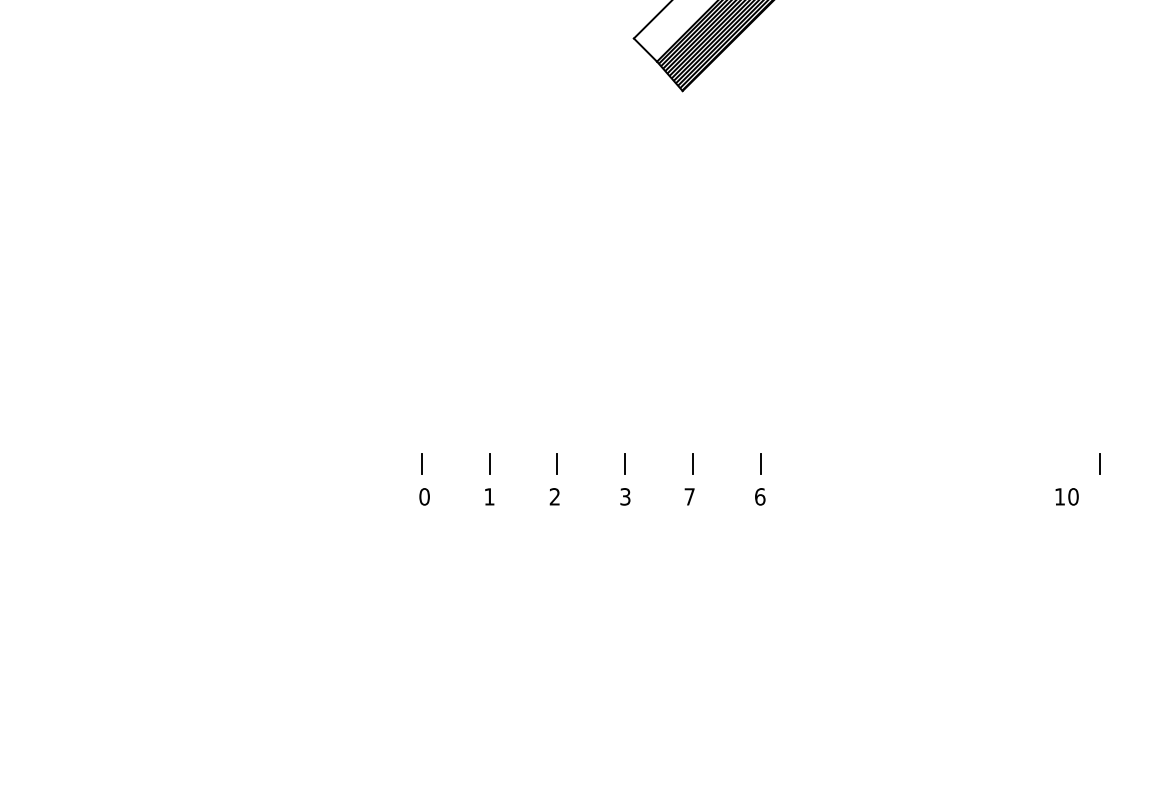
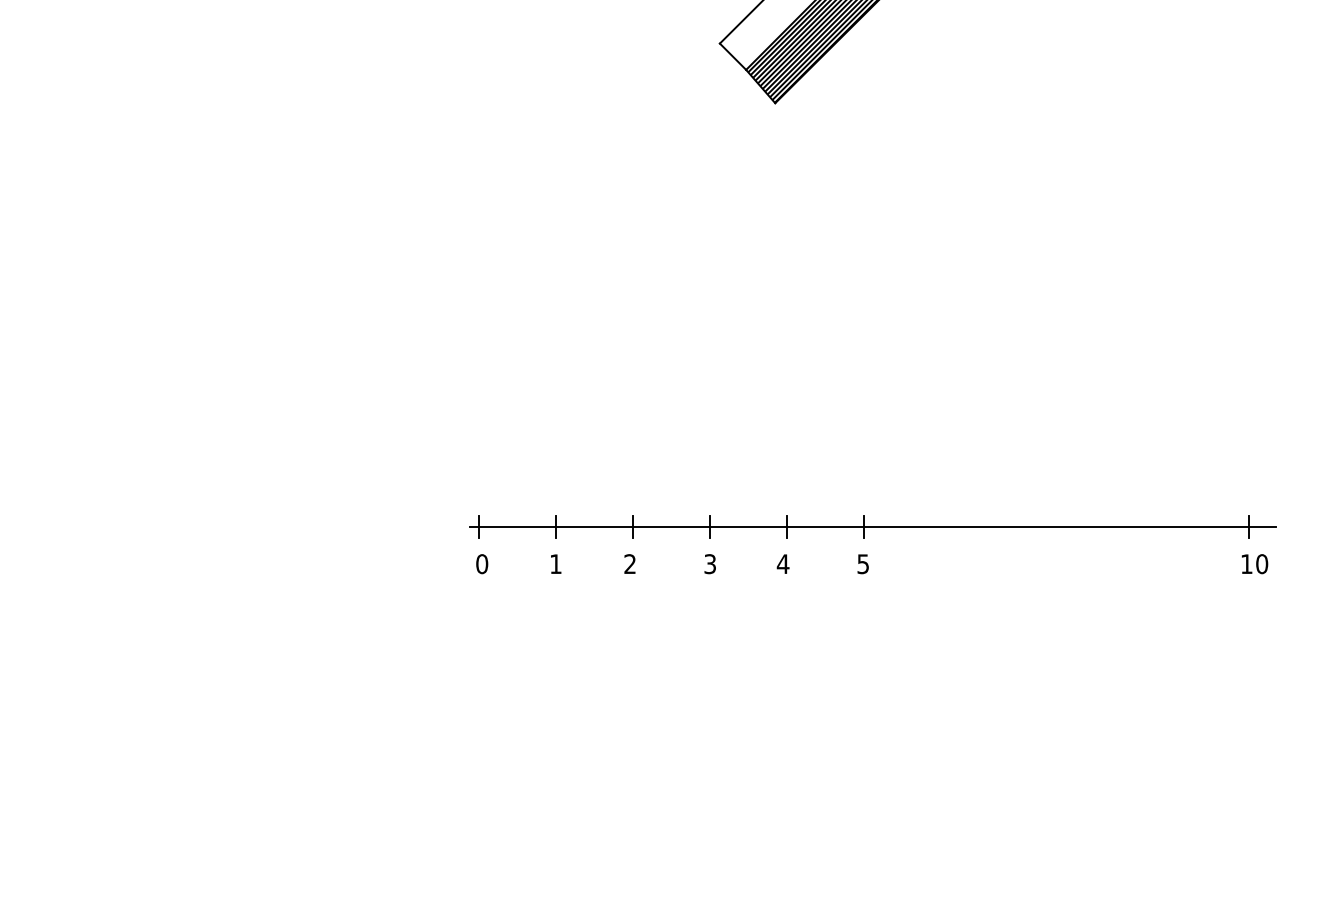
line: (769, 464) -> (873, 527), added
text: (689, 496) -> (782, 563), 7 -> 4
text: (760, 497) -> (863, 564), 6 -> 5
text: (1066, 497) -> (1254, 564), moved

